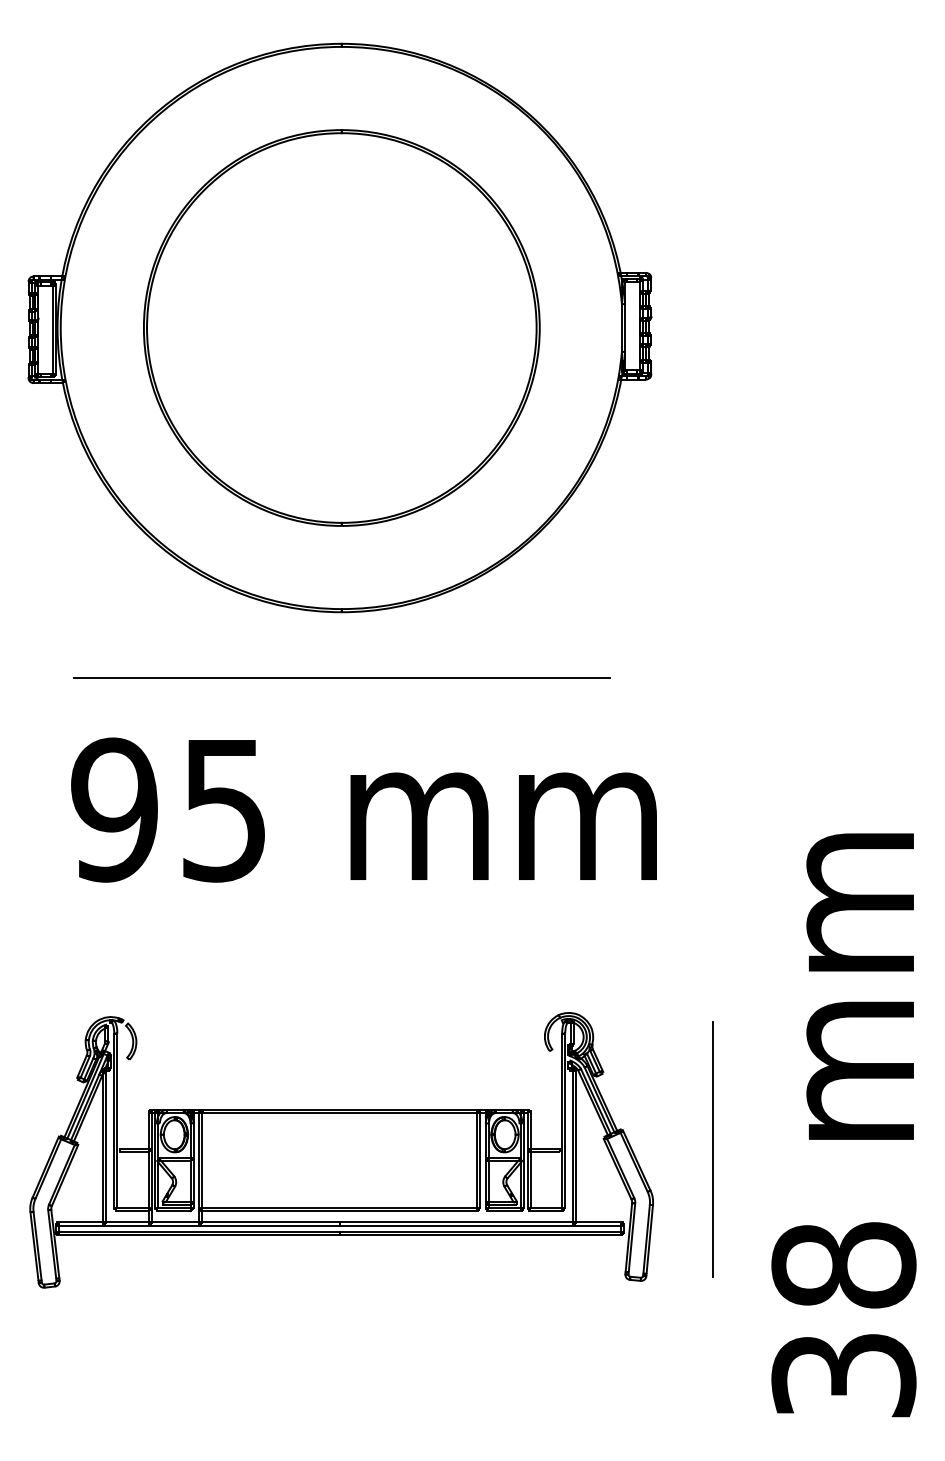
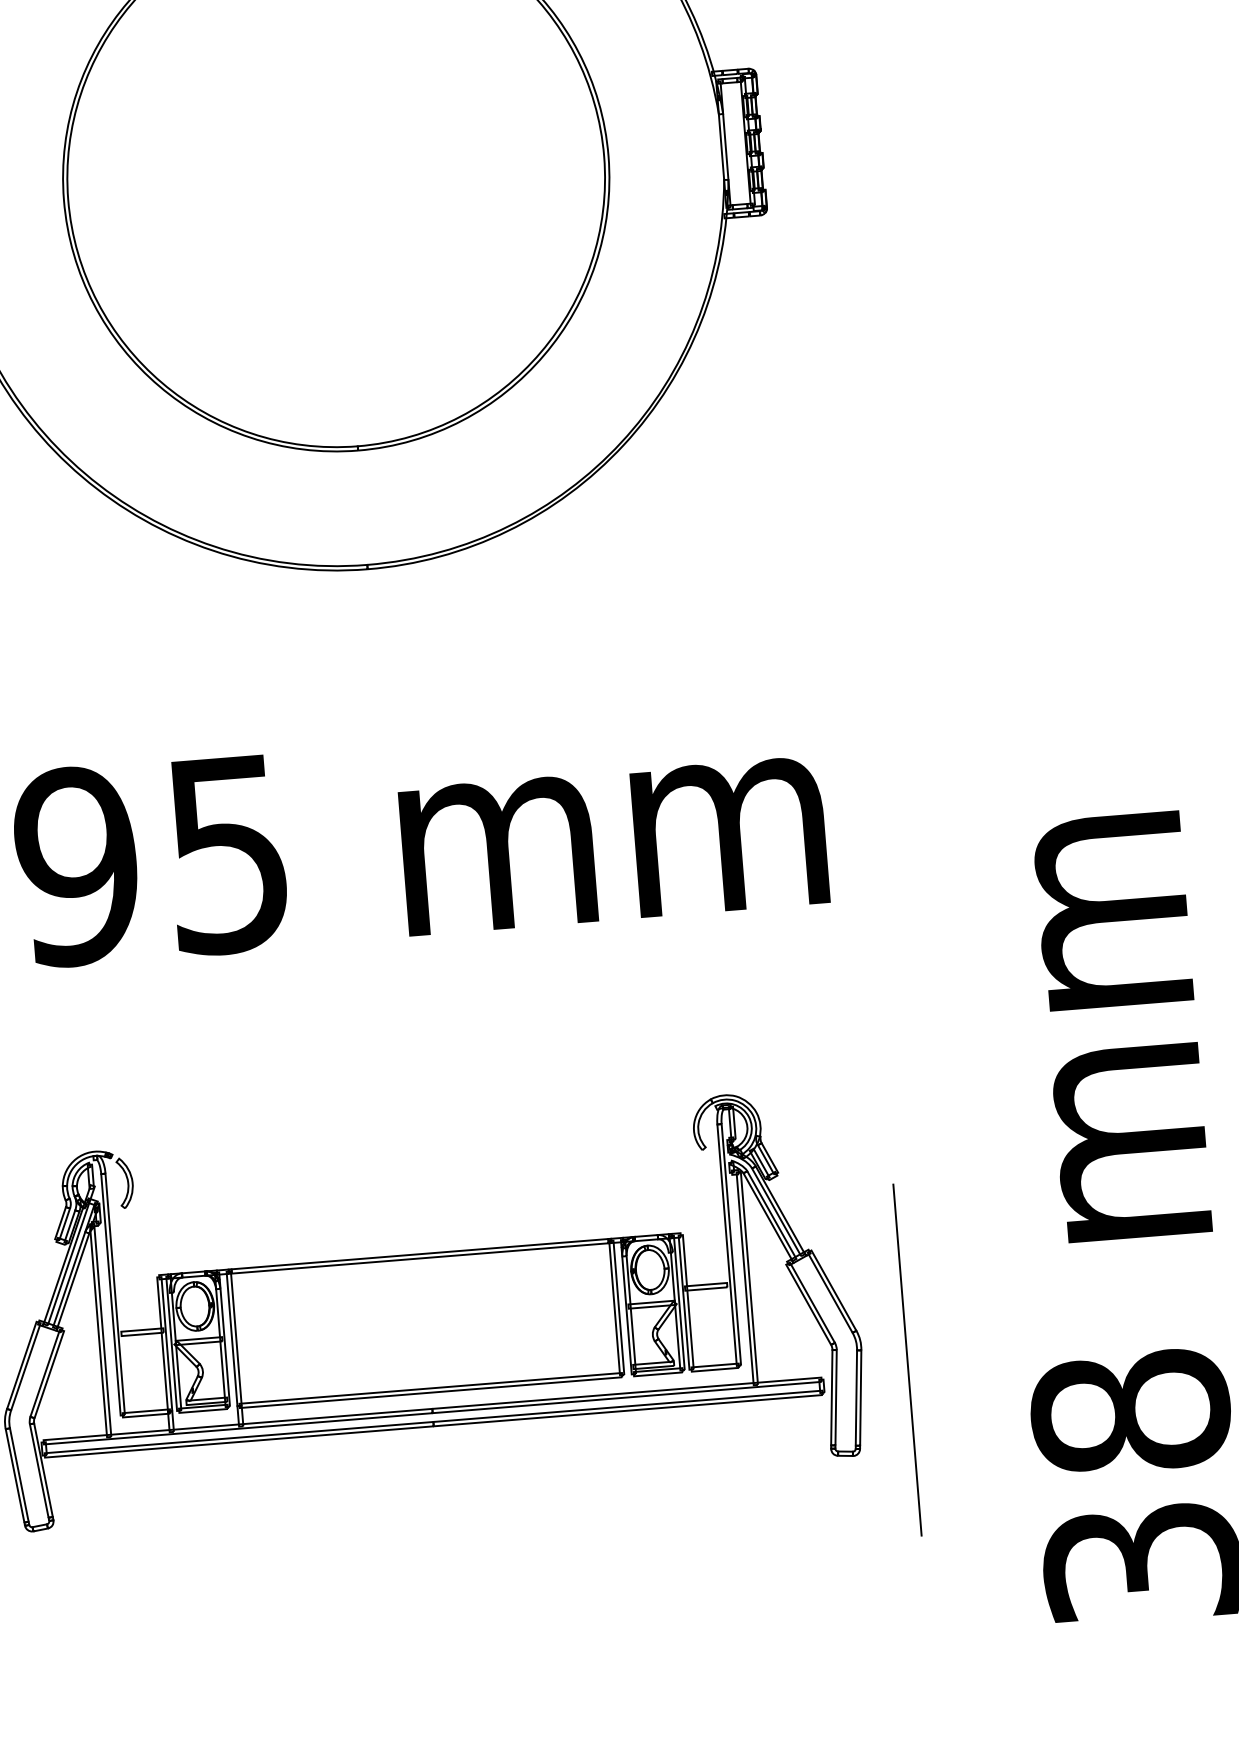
line: (341, 677) -> (374, 659), removed
line: (712, 1149) -> (907, 1359), moved

